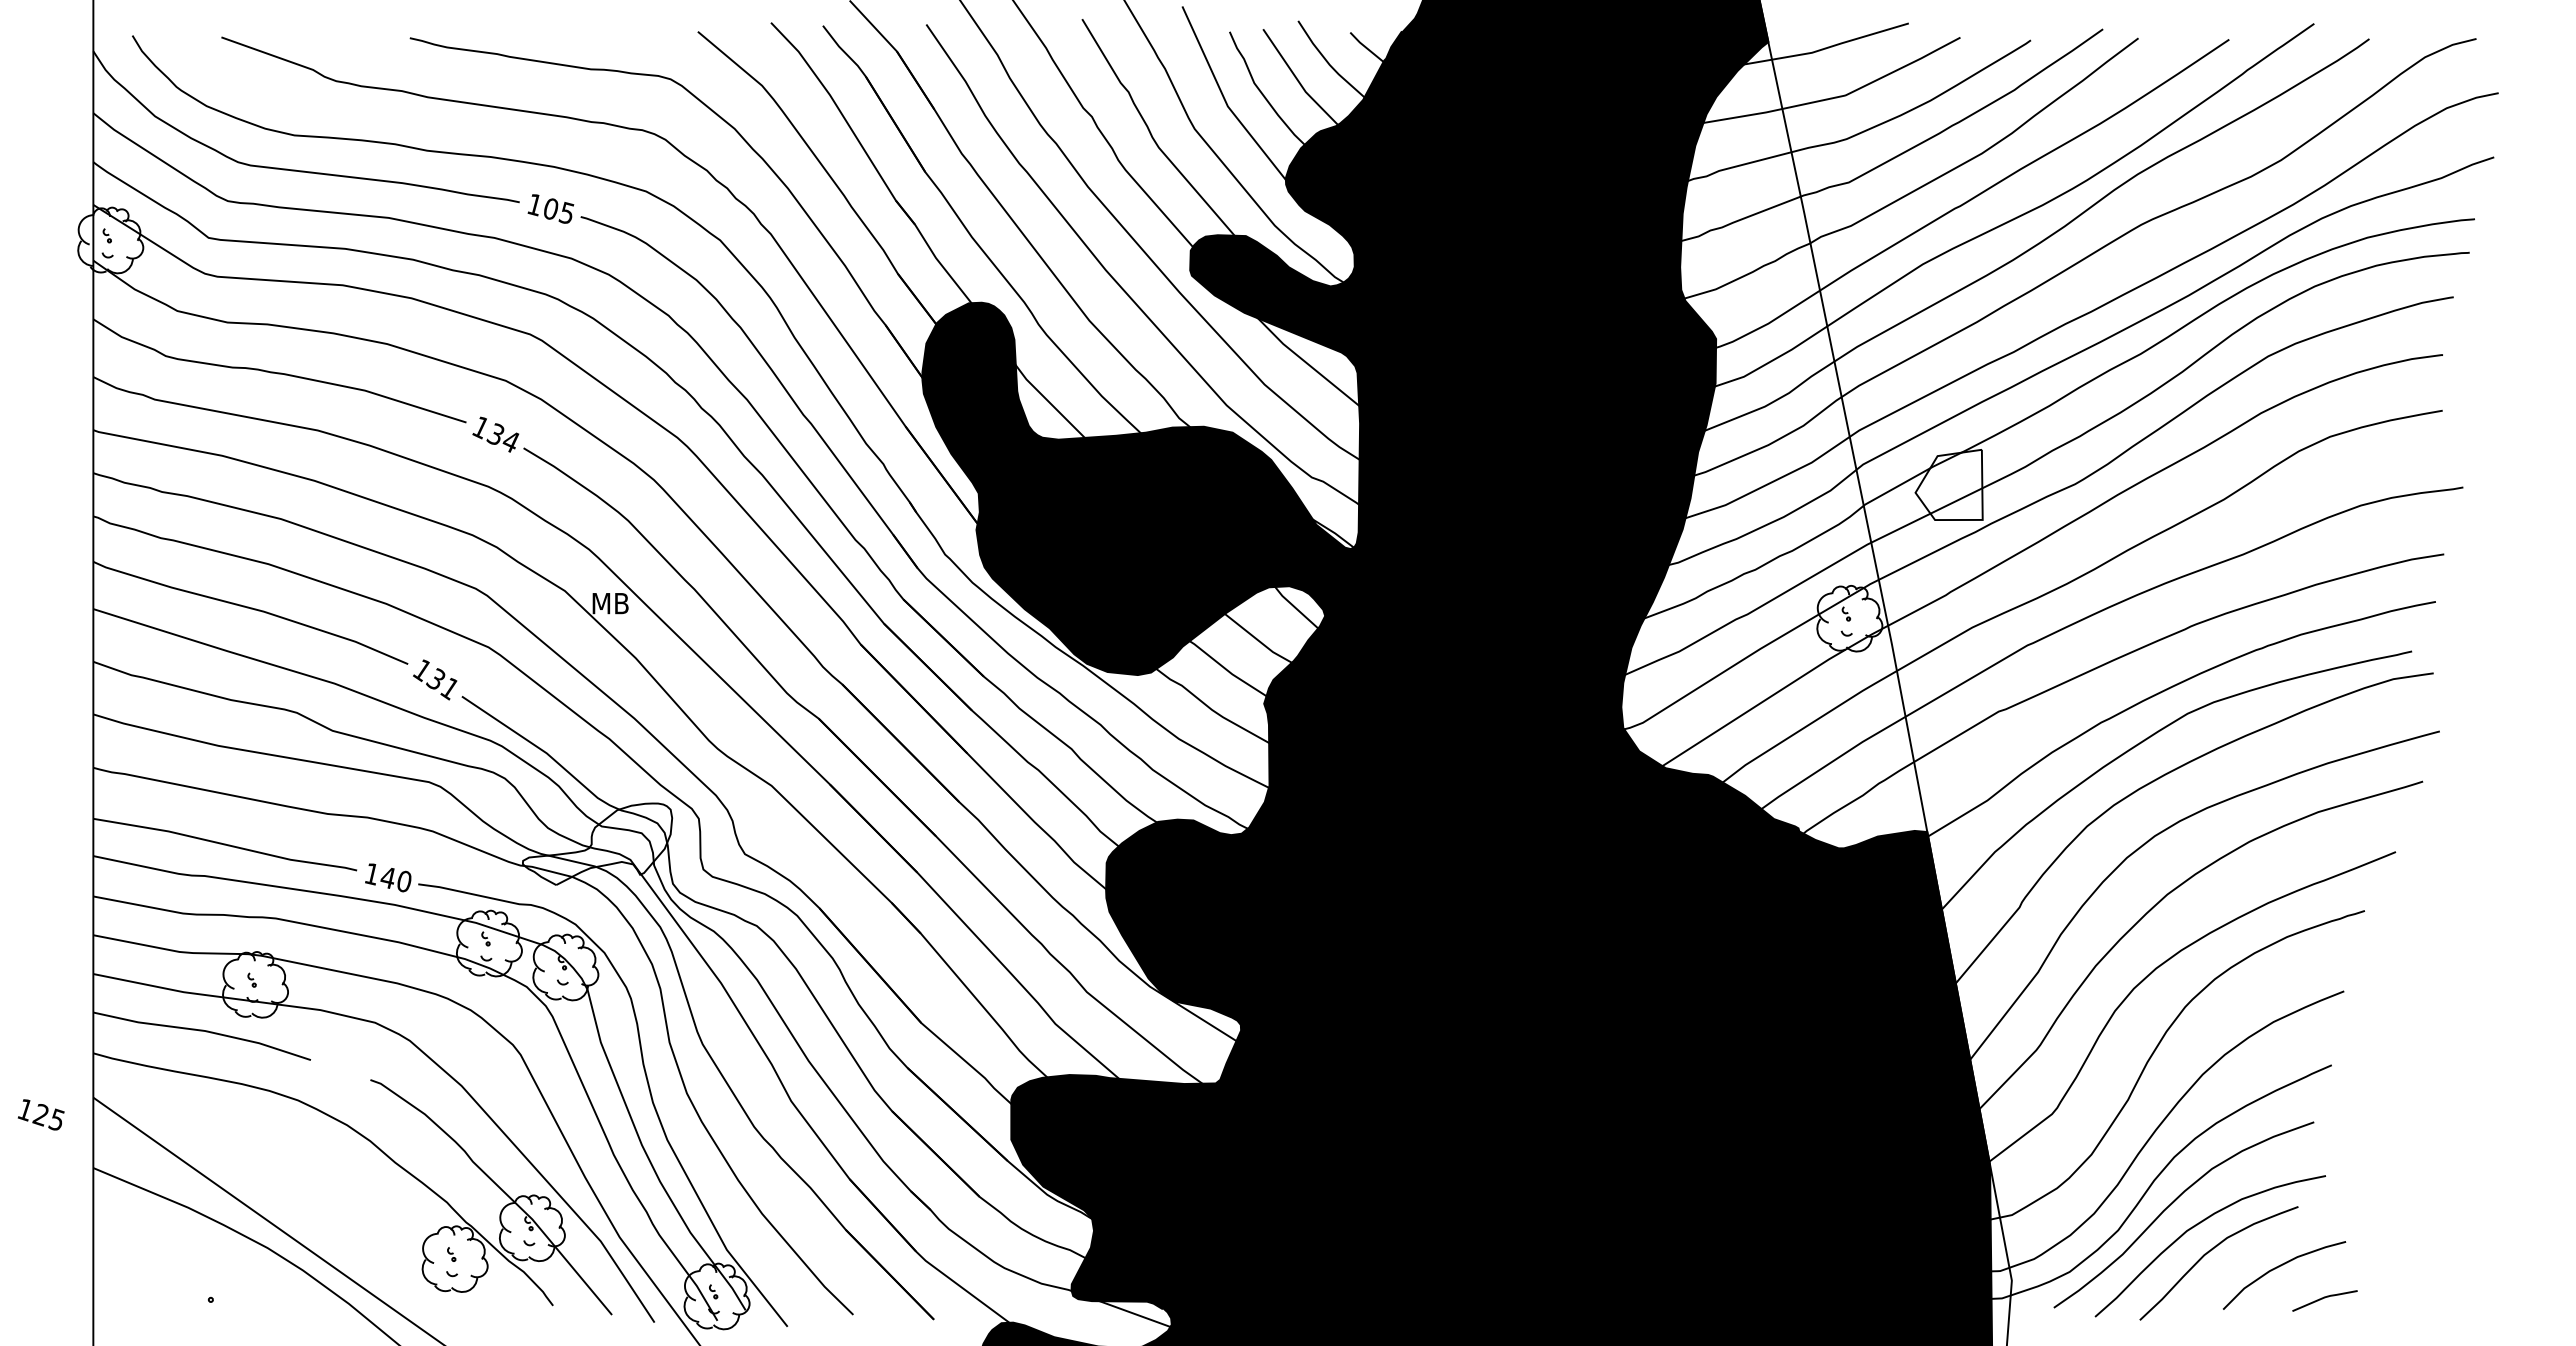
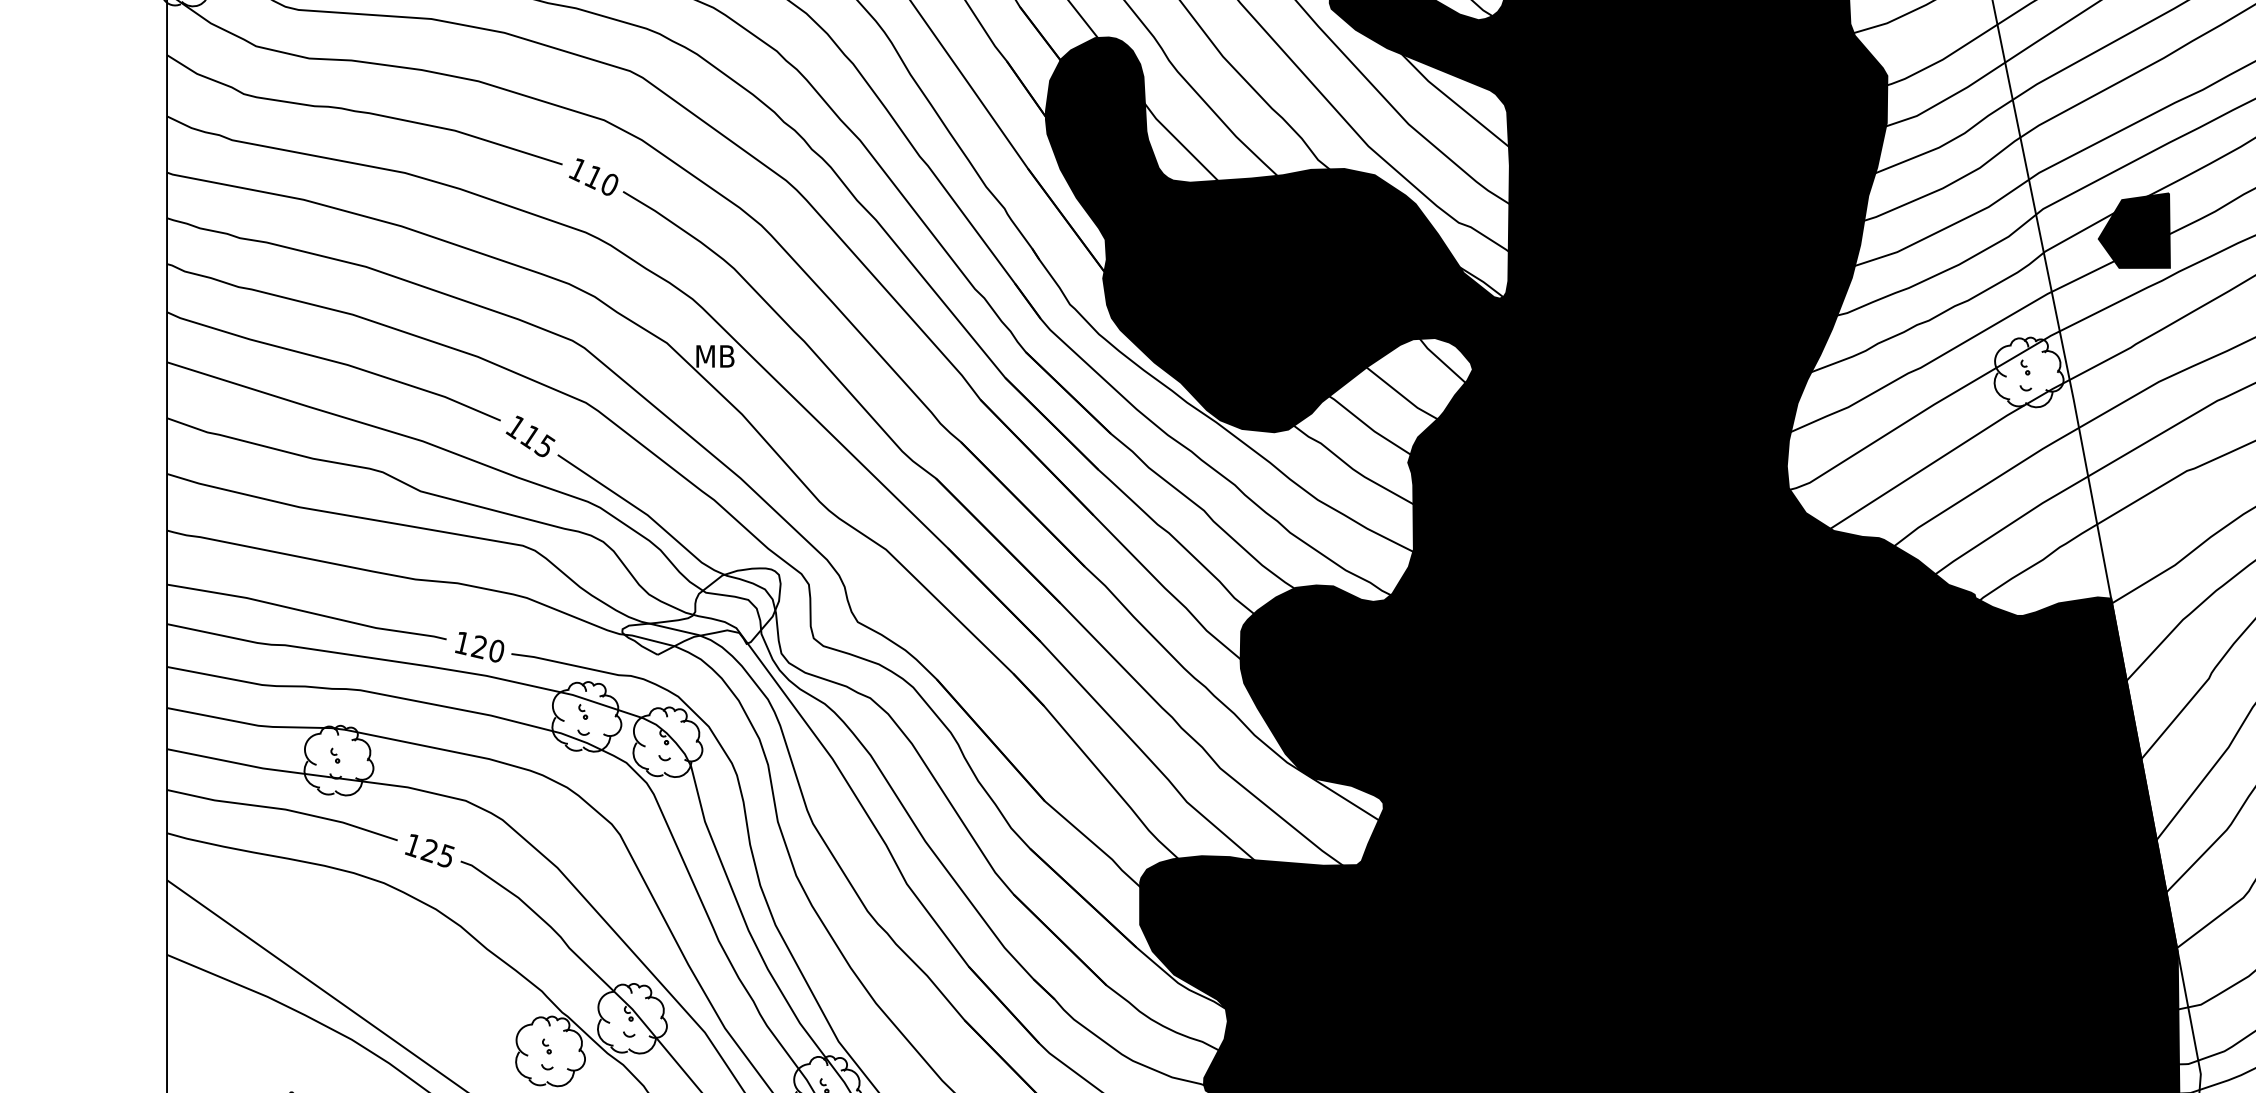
text: (502, 437) -> (600, 180), 134 -> 110
fill: (1948, 484) -> (2133, 230), added
text: (442, 684) -> (537, 442), 131 -> 115
text: (386, 877) -> (477, 646), 140 -> 120
text: (40, 1114) -> (429, 850), moved

